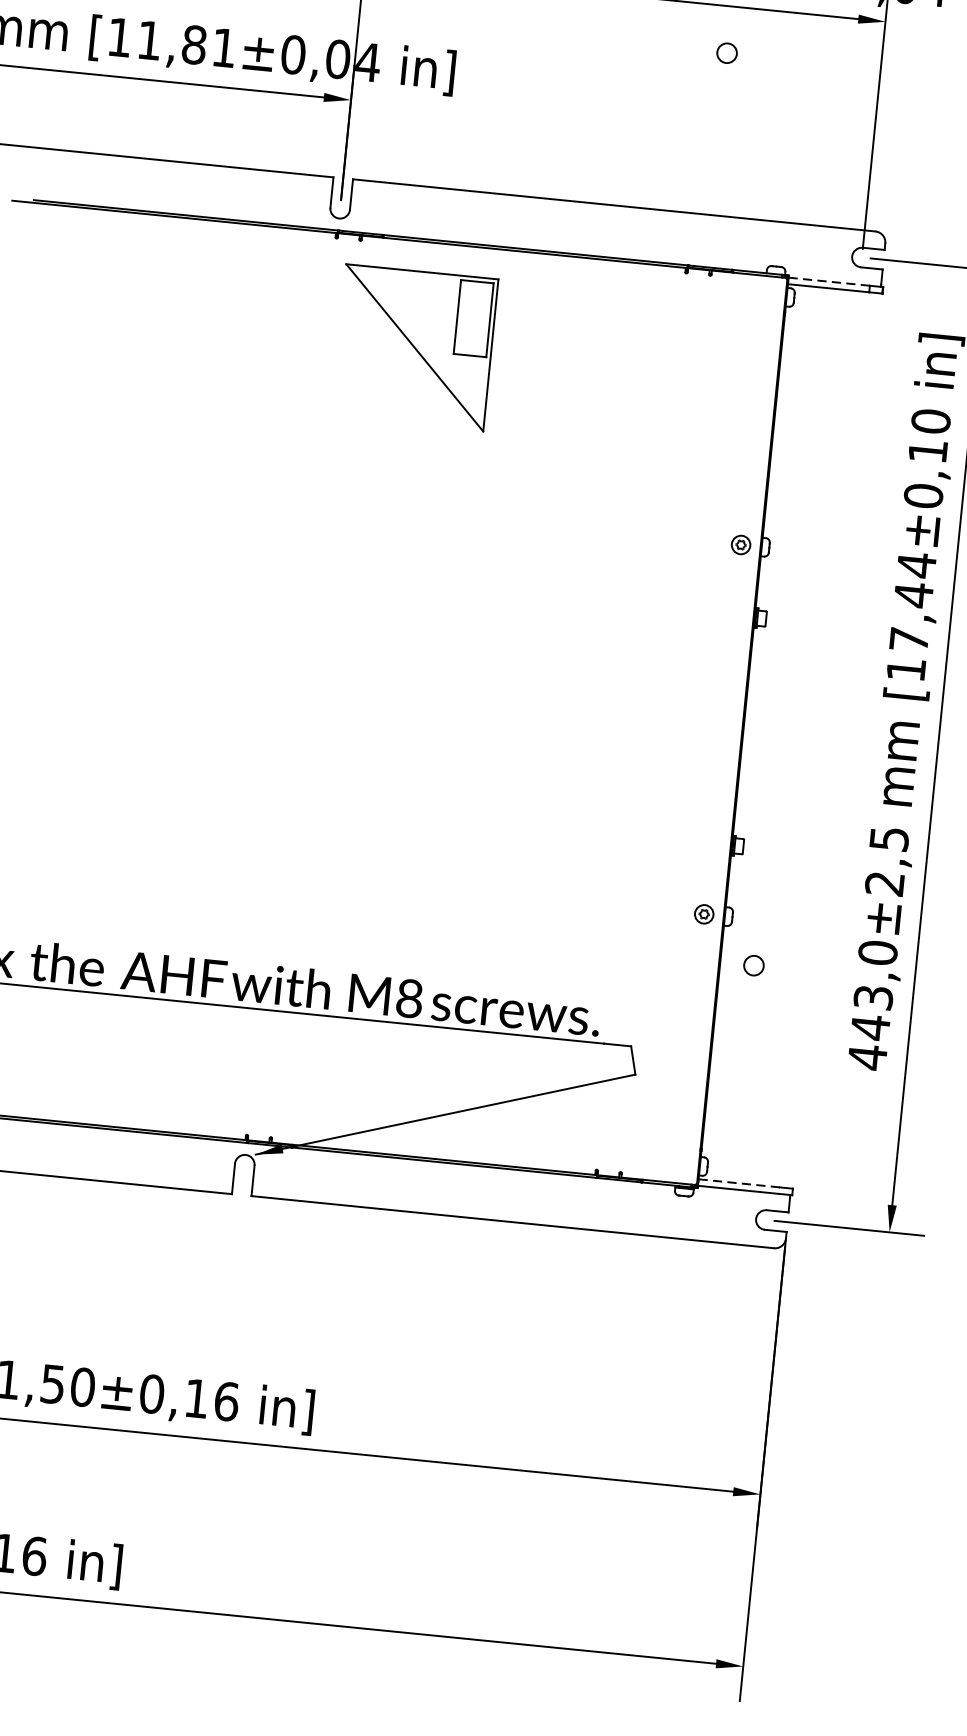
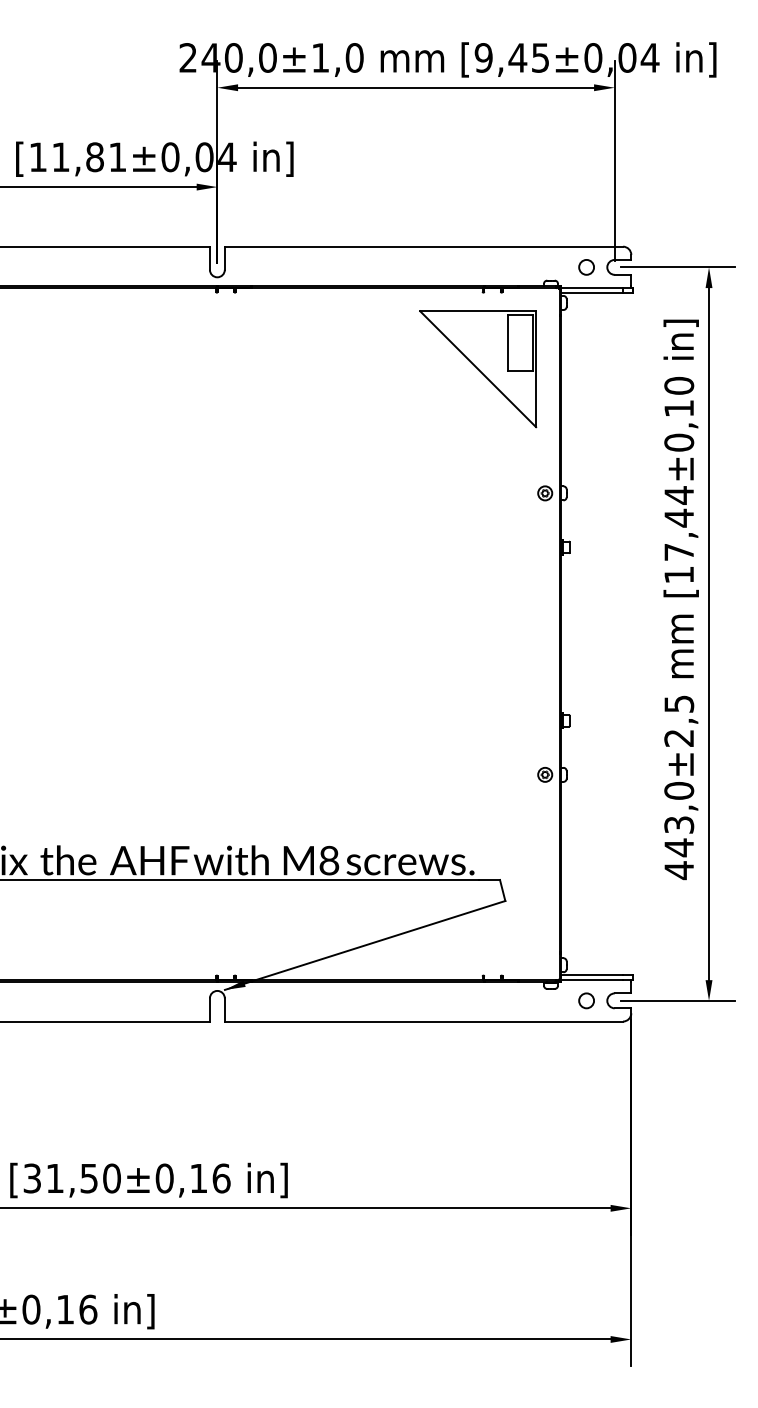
circle: (726, 53) -> (586, 267), moved
line: (828, 282) -> (591, 288), dashed -> solid
part: (415, 348) -> (478, 369), moved
circle: (753, 965) -> (586, 1000), moved
line: (738, 1183) -> (591, 975), dashed -> solid

